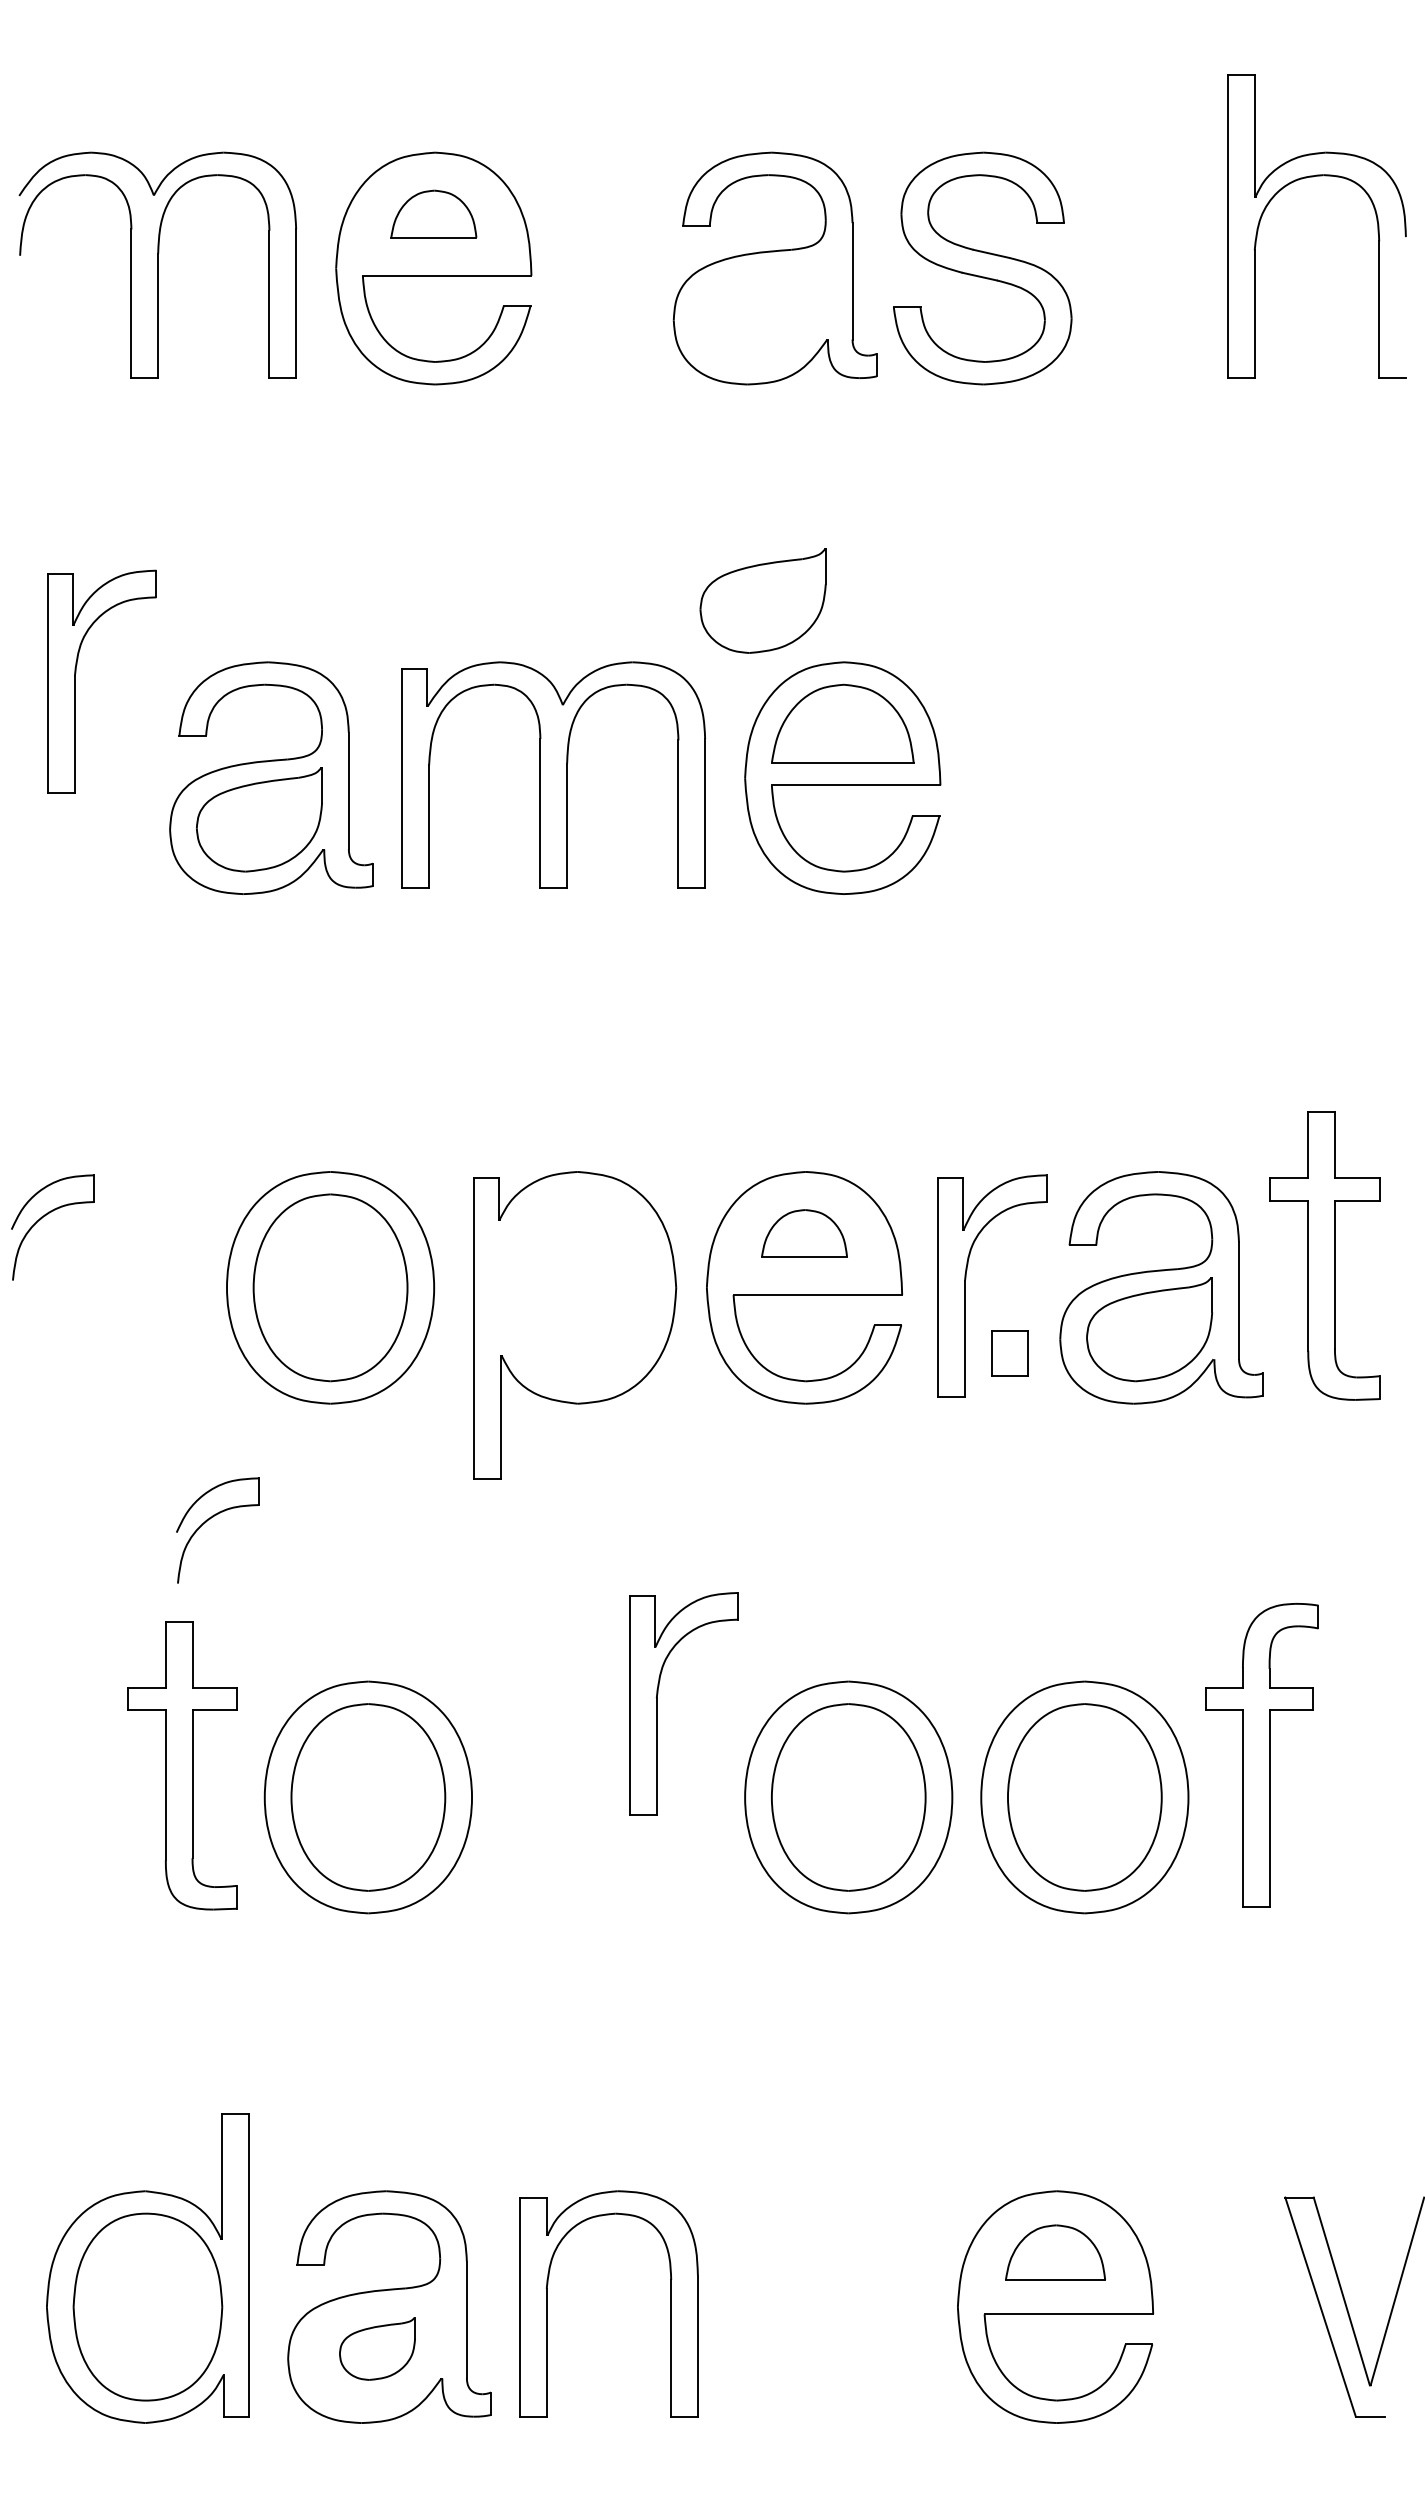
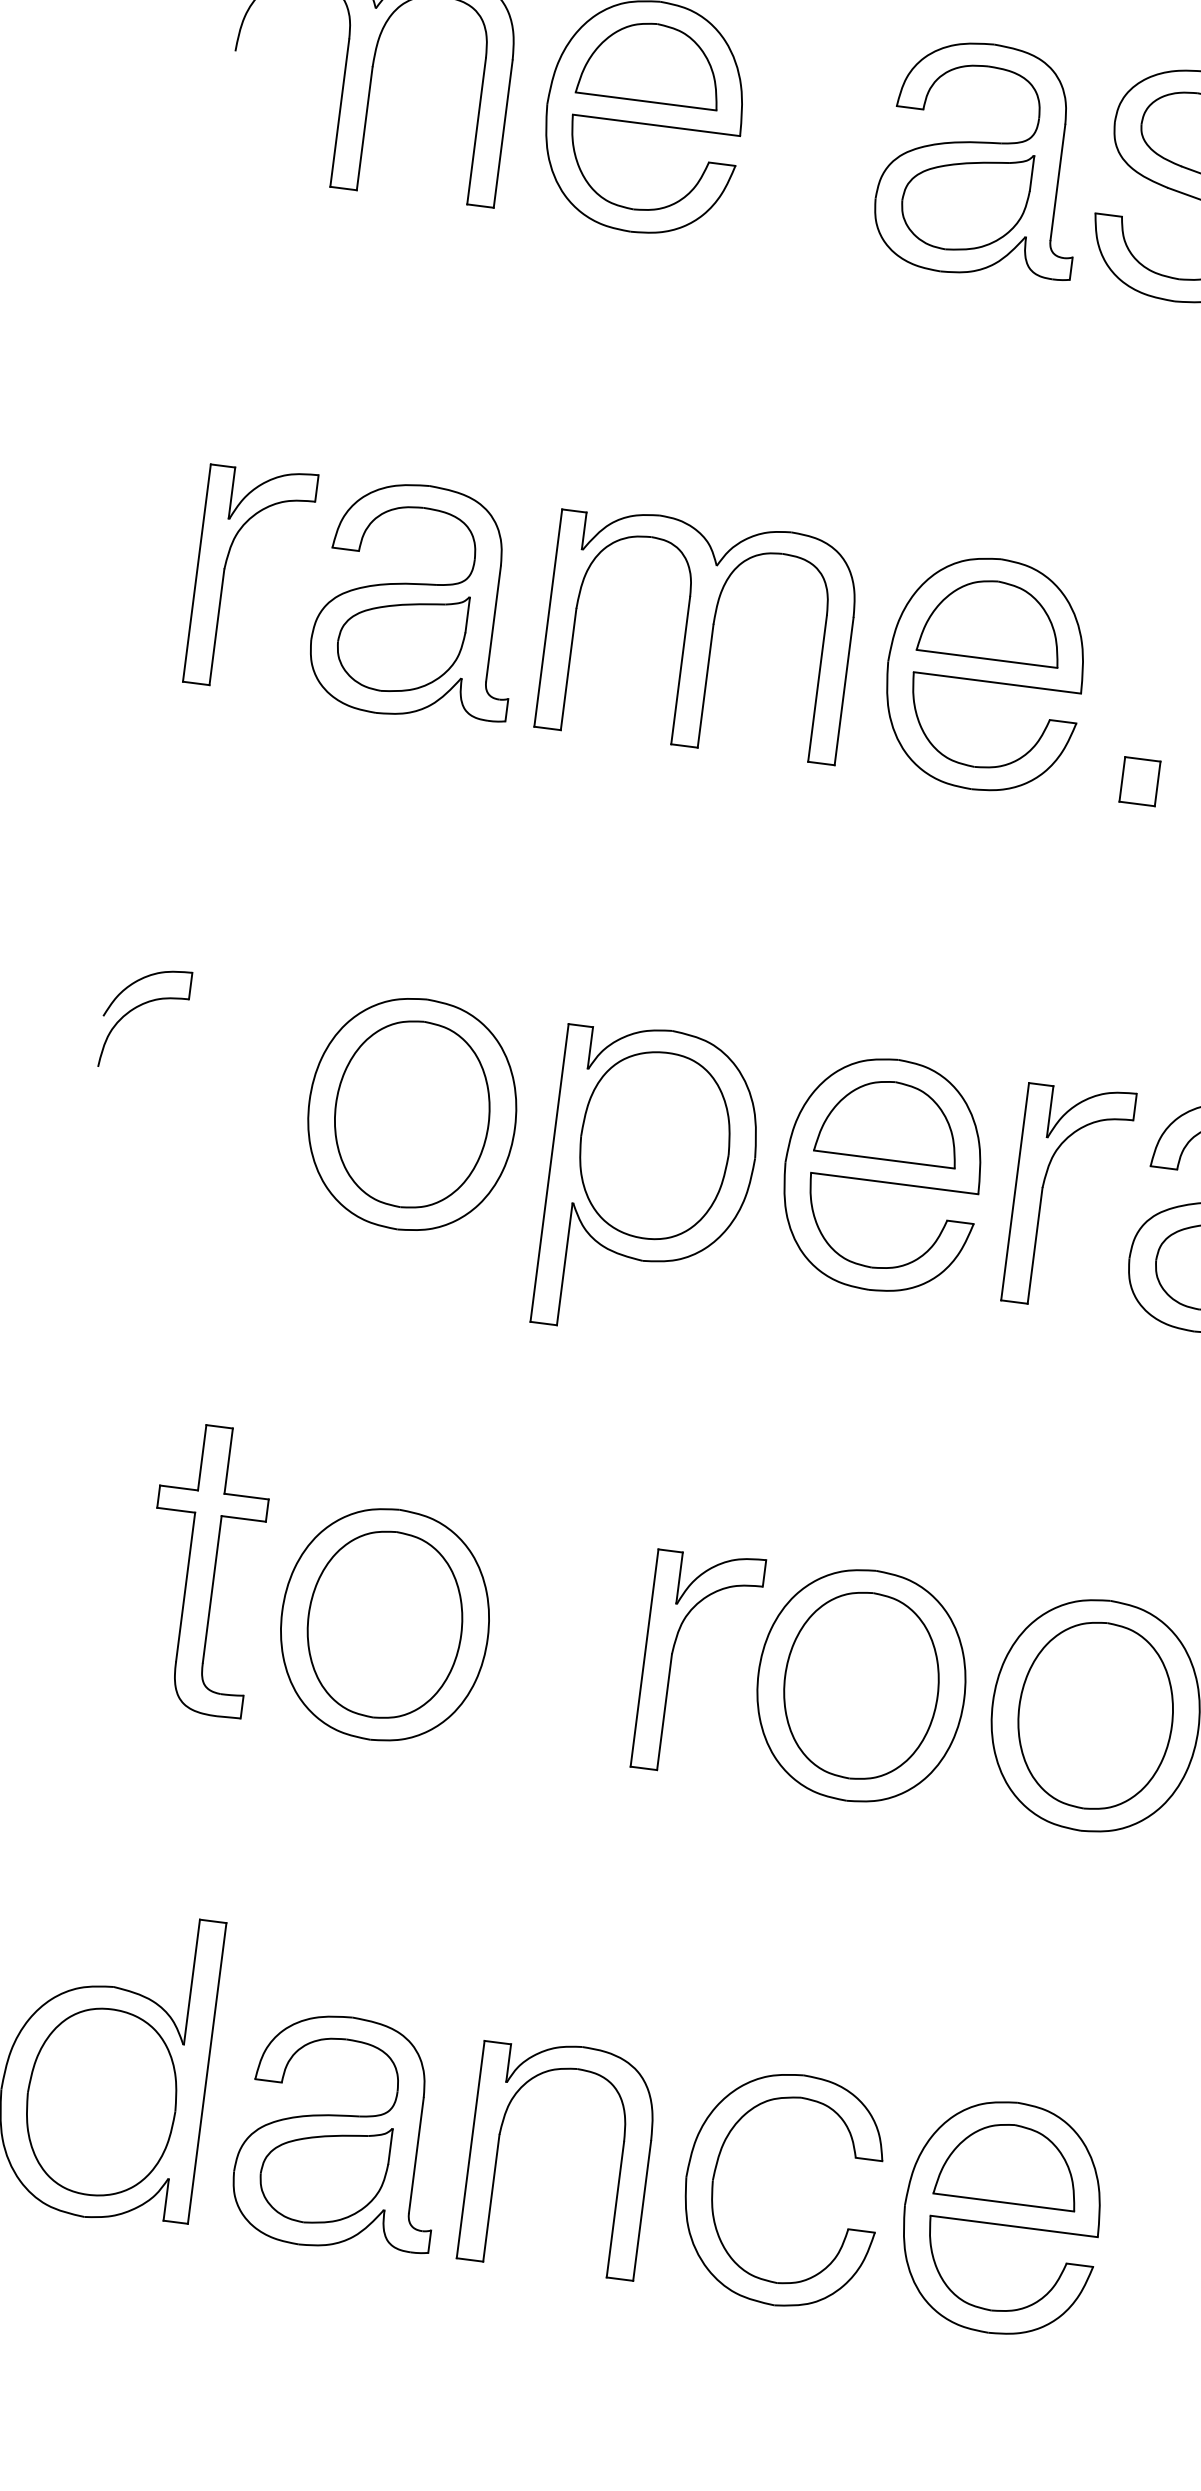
part: (433, 213) -> (650, 61), size x1.67
part: (762, 600) -> (965, 198), moved
part: (75, 681) -> (224, 574), moved
part: (804, 1233) -> (889, 1120), size x1.67
part: (575, 1287) -> (655, 1145), added
part: (1009, 1353) -> (1139, 781), moved
part: (210, 1519) -> (263, 1328), removed
part: (657, 1703) -> (672, 1659), moved
part: (1055, 2252) -> (1008, 2163), size x1.43
part: (766, 2295) -> (716, 2169), added
part: (377, 2348) -> (324, 2172), size x1.67

